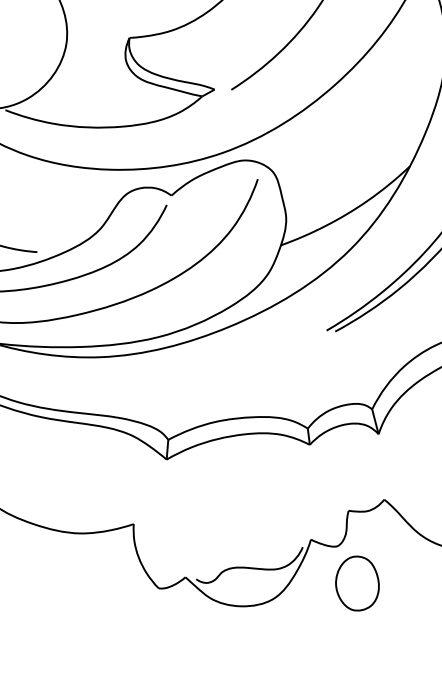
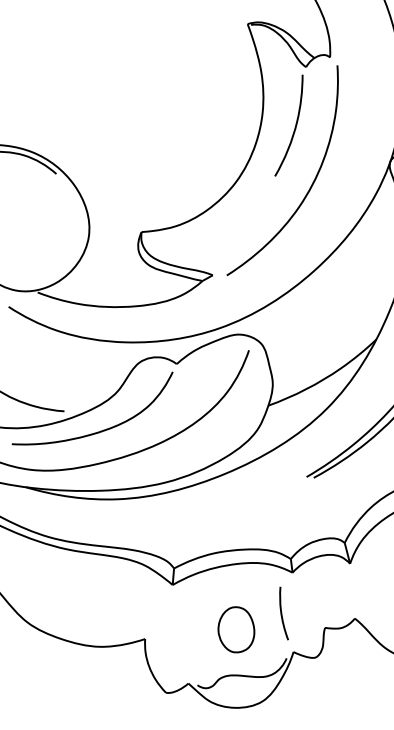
curve: (297, 493) -> (282, 613), added
part: (357, 583) -> (236, 629), moved

